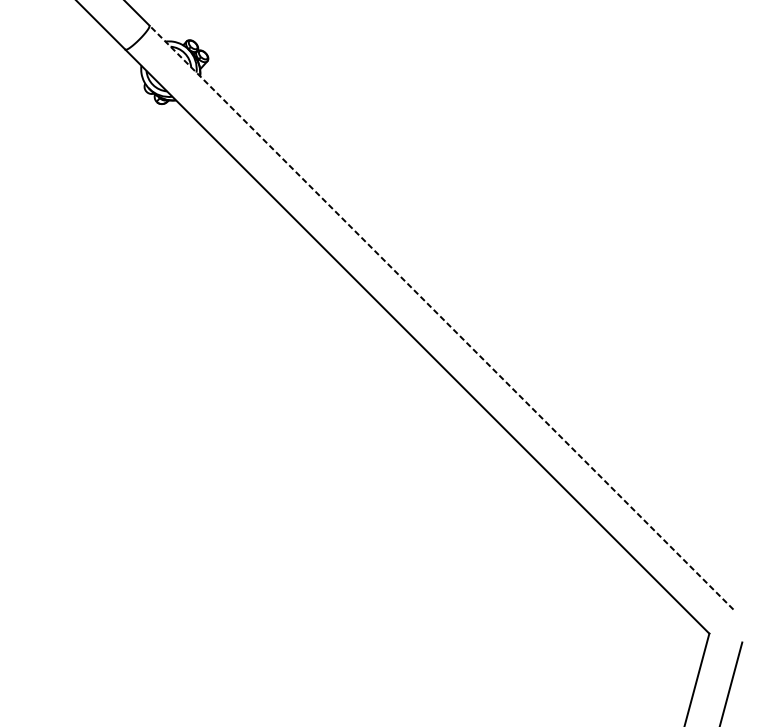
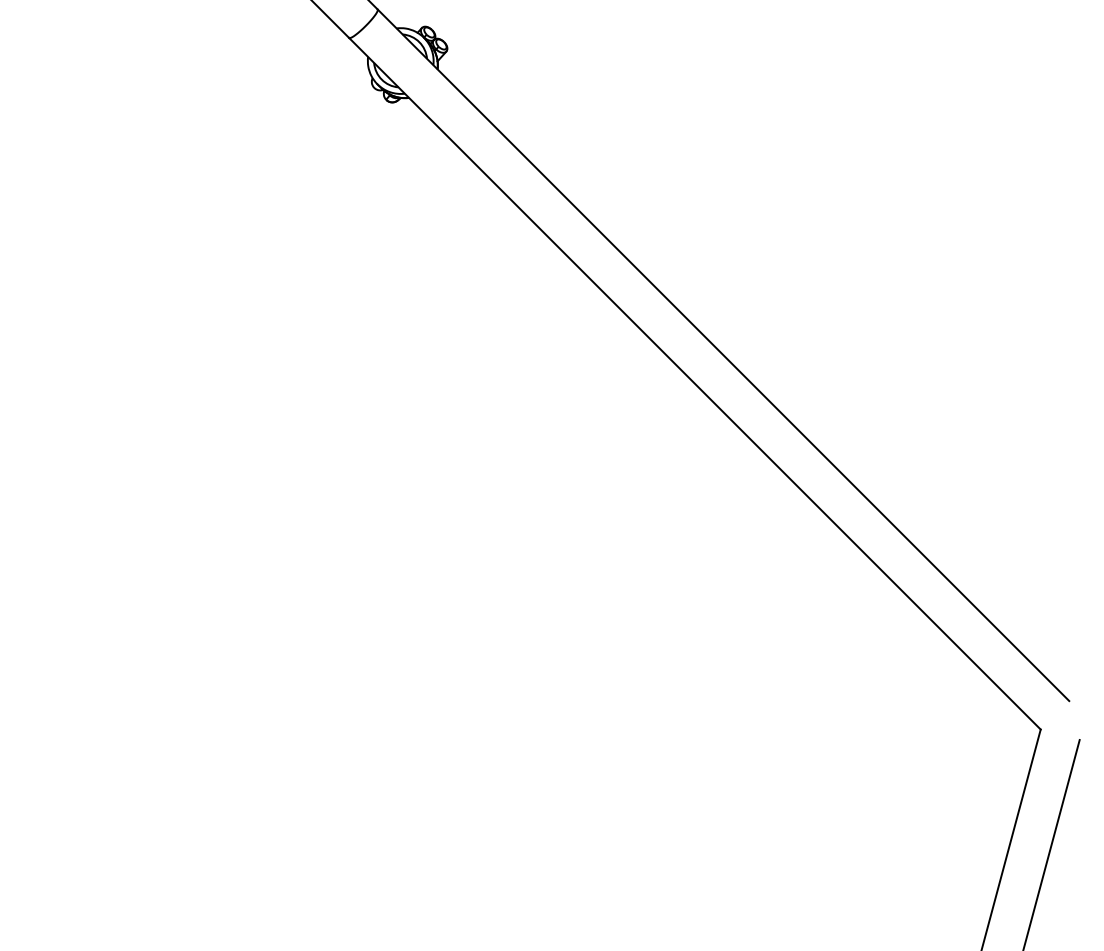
line: (441, 316) -> (723, 354), dashed -> solid

